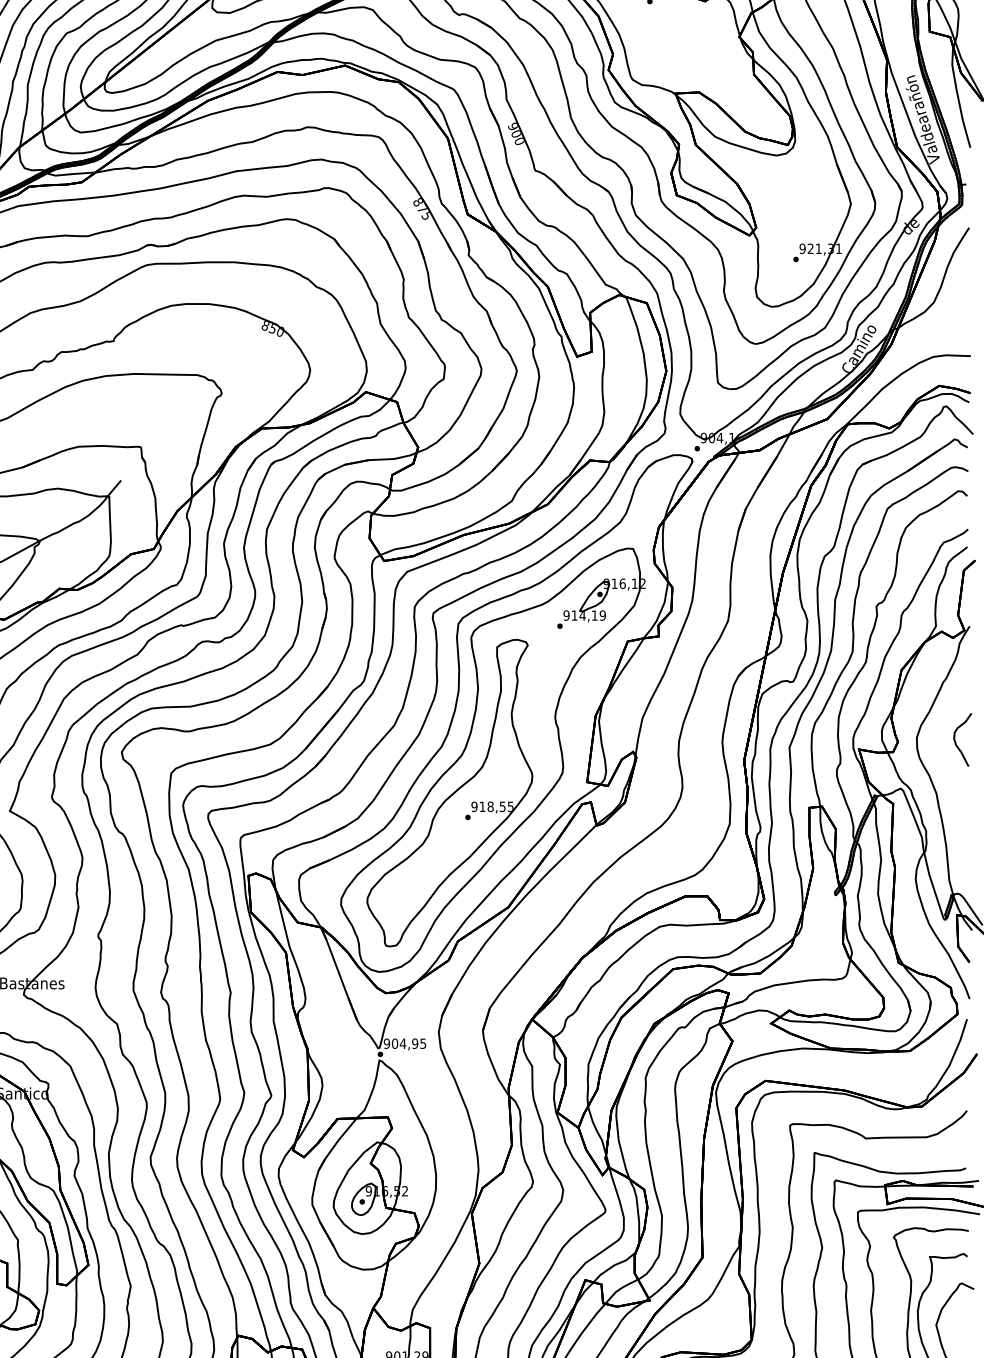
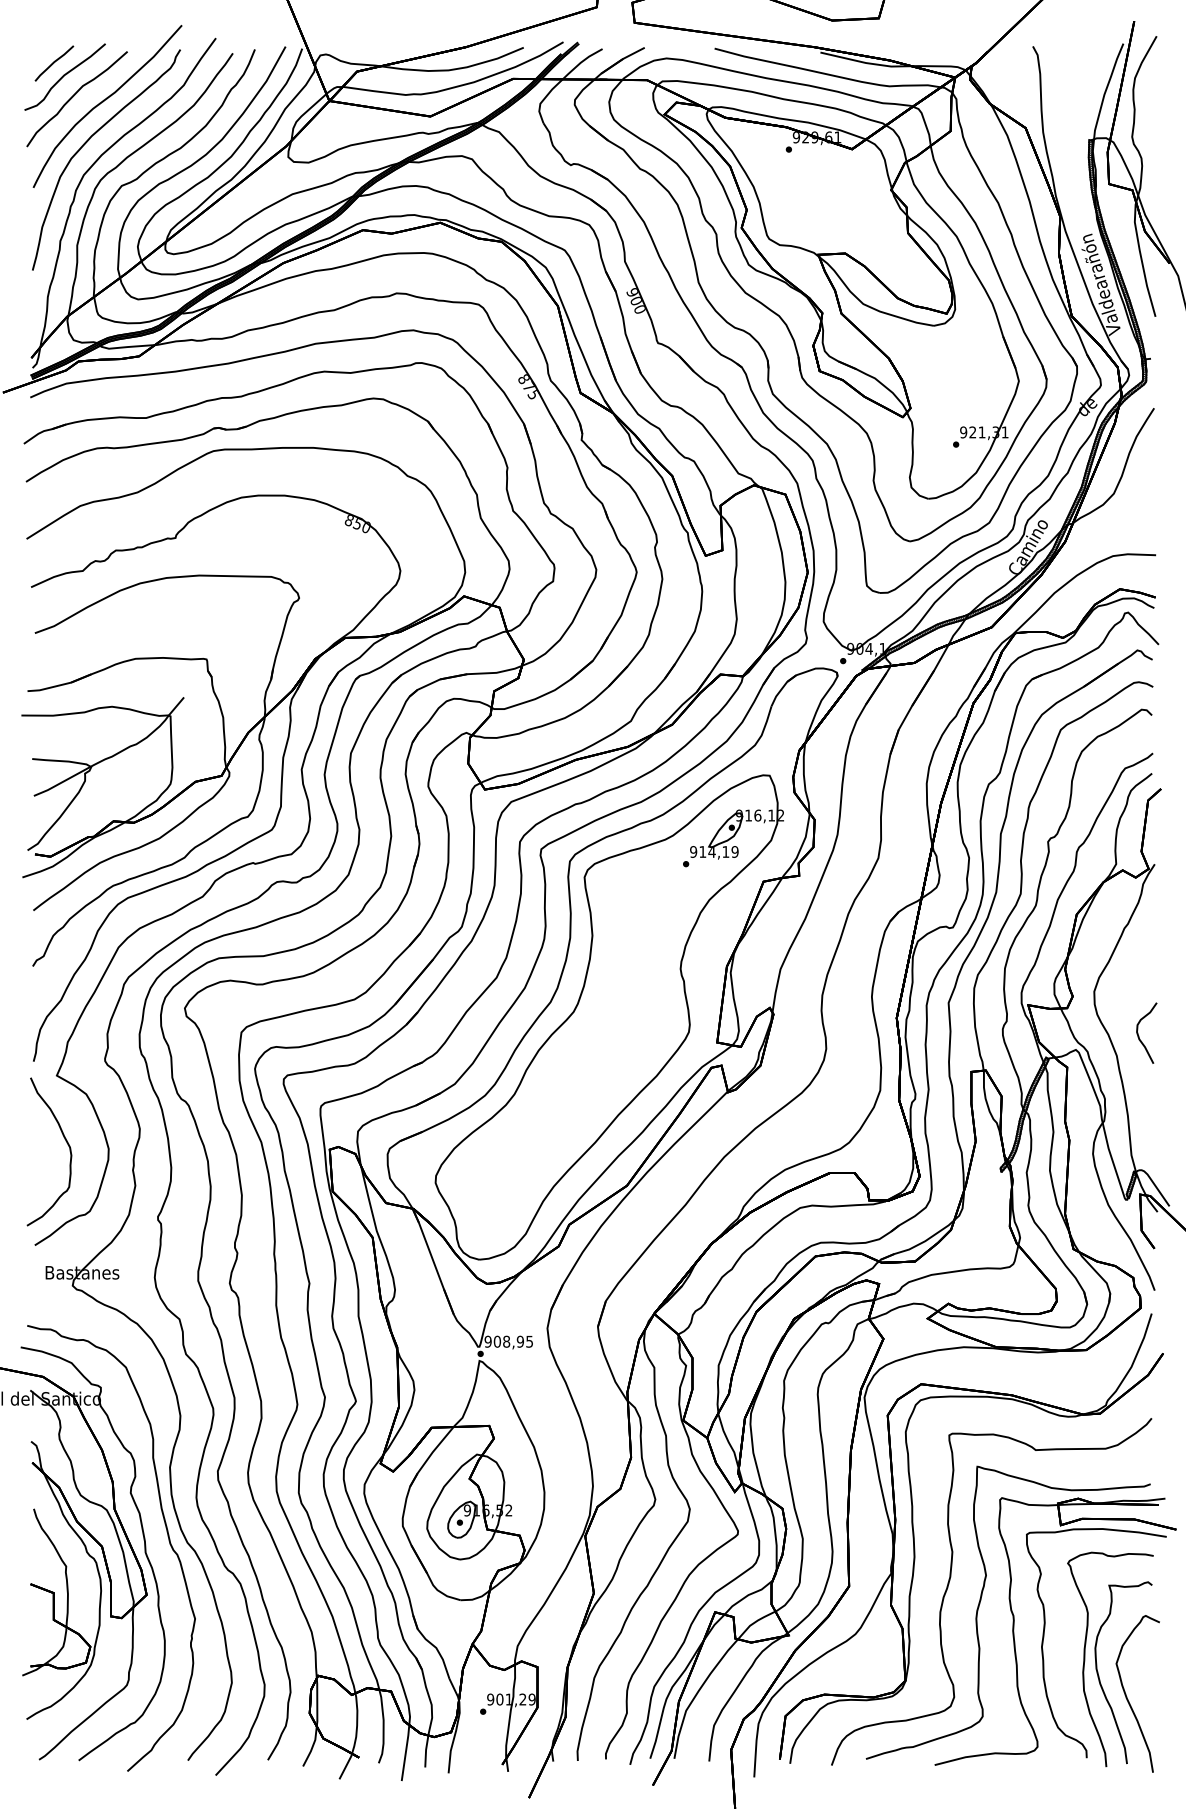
part: (955, 739) -> (1138, 1032), moved
part: (449, 792) -> (559, 1054), removed
text: (402, 1043) -> (506, 1341), 904,95 -> 908,95

